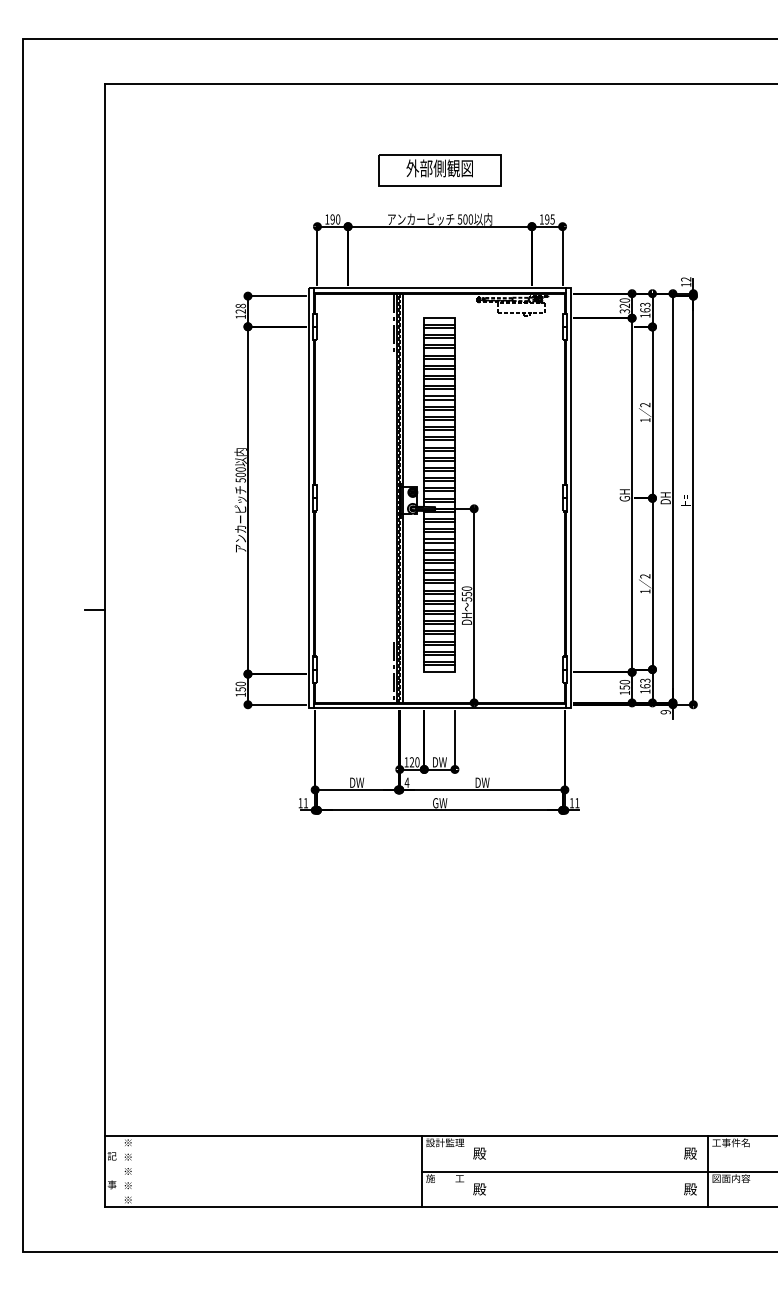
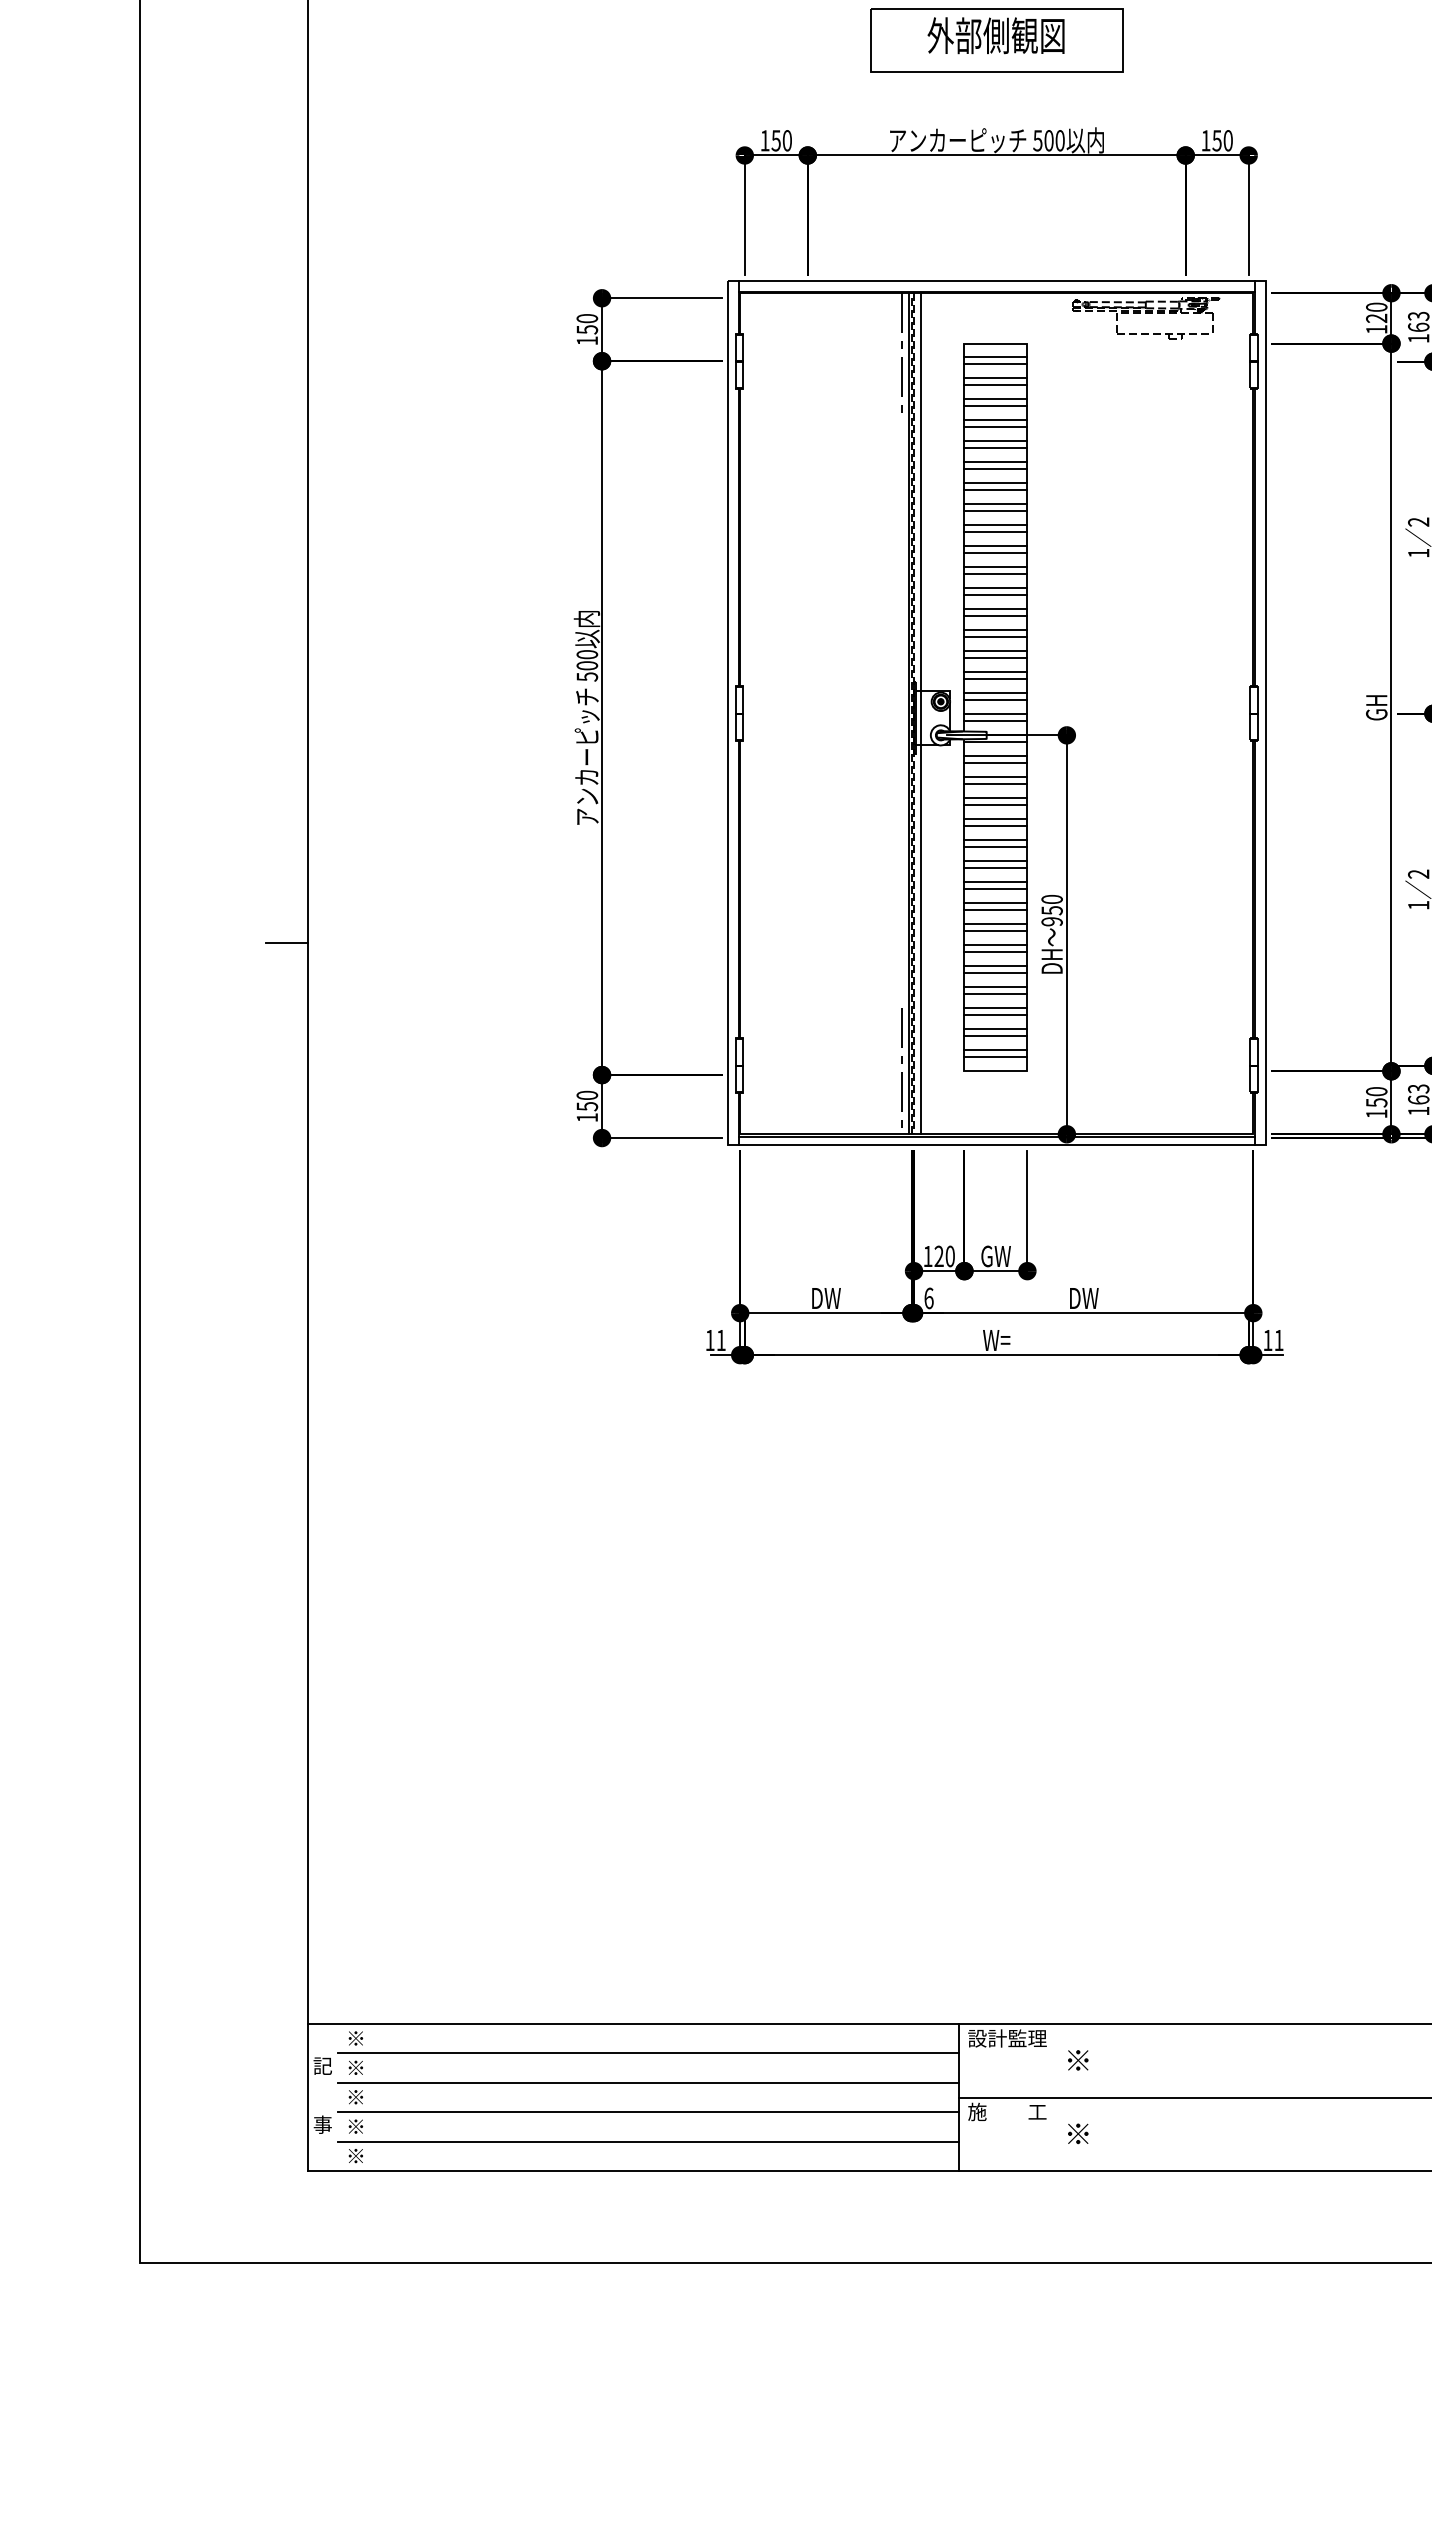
text: (332, 219) -> (775, 140), 190 -> 150
text: (549, 219) -> (1221, 140), 195 -> 150
text: (240, 308) -> (586, 323), 128 -> 150
text: (624, 311) -> (1375, 329), 320 -> 120
text: (466, 599) -> (1051, 921), 550 -> 950
text: (435, 762) -> (987, 1256), DW -> GW
text: (406, 782) -> (927, 1297), 4 -> 6
text: (440, 803) -> (997, 1341), GW -> W=
line: (270, 1150) -> (648, 2054), added
text: (479, 1153) -> (1077, 2060), 殿 -> ※
line: (270, 1164) -> (648, 2082), added
line: (270, 1178) -> (648, 2111), added
text: (479, 1189) -> (1077, 2134), 殿 -> ※
line: (270, 1193) -> (648, 2142), added

